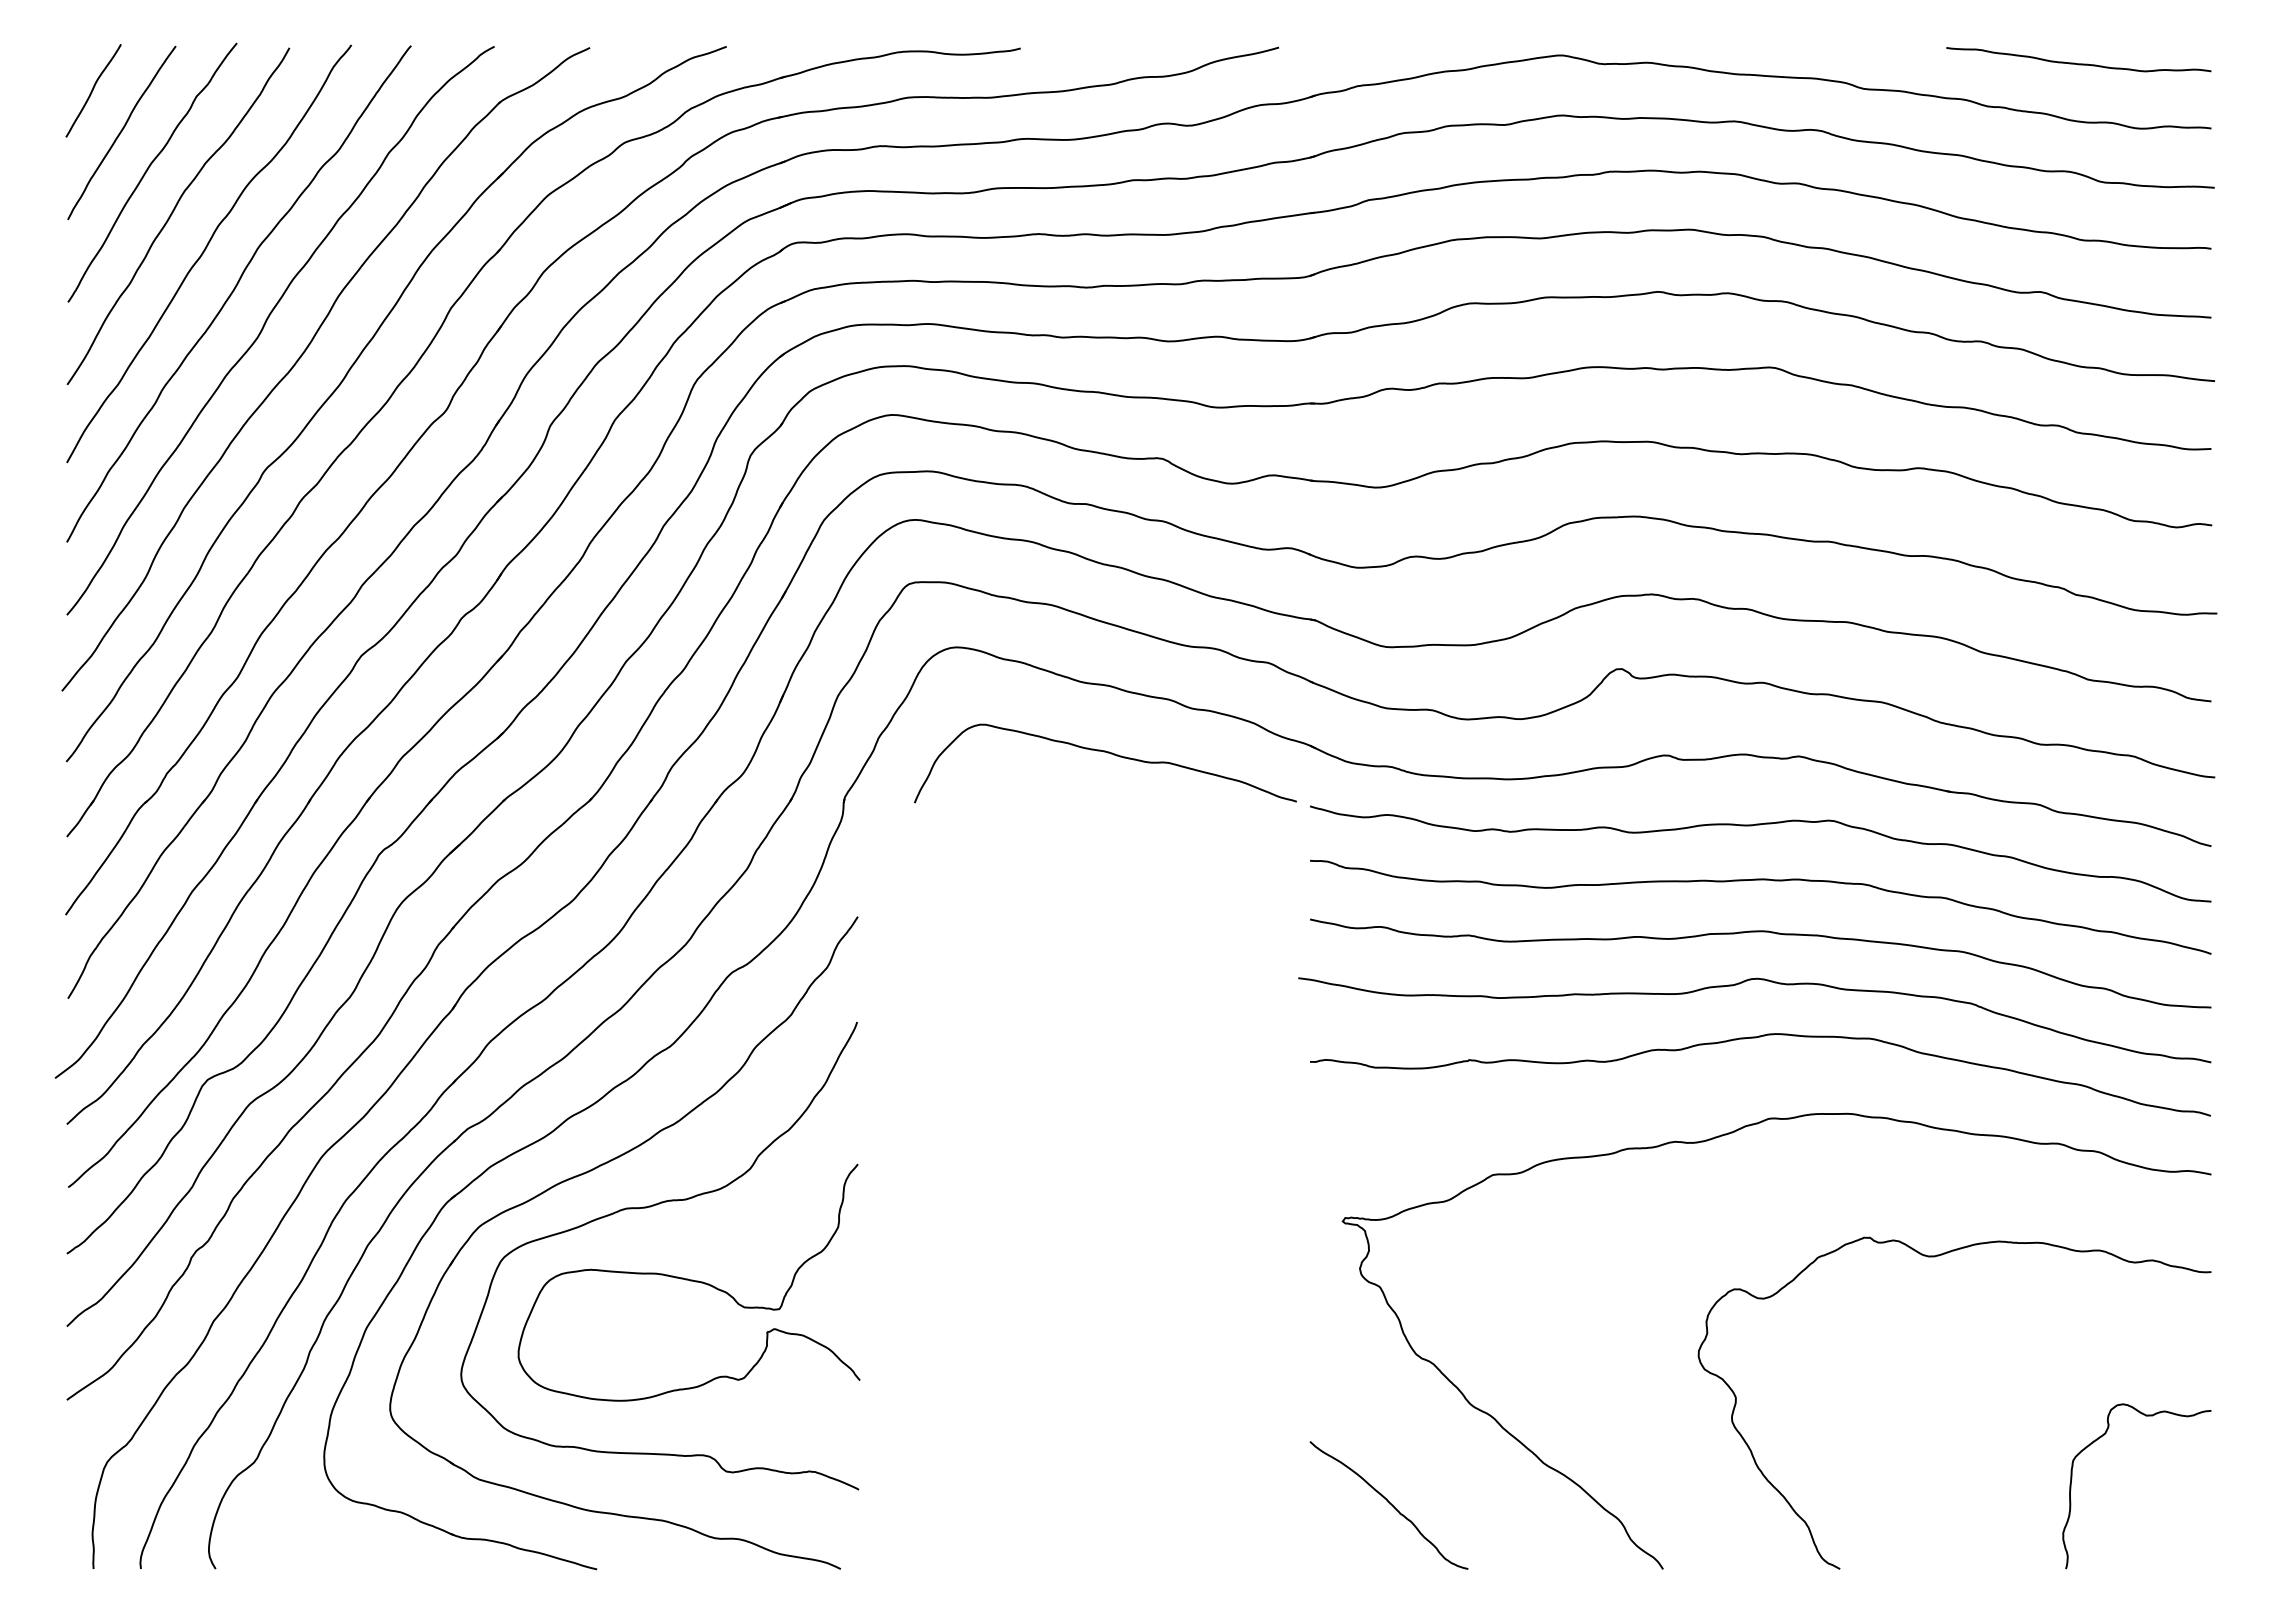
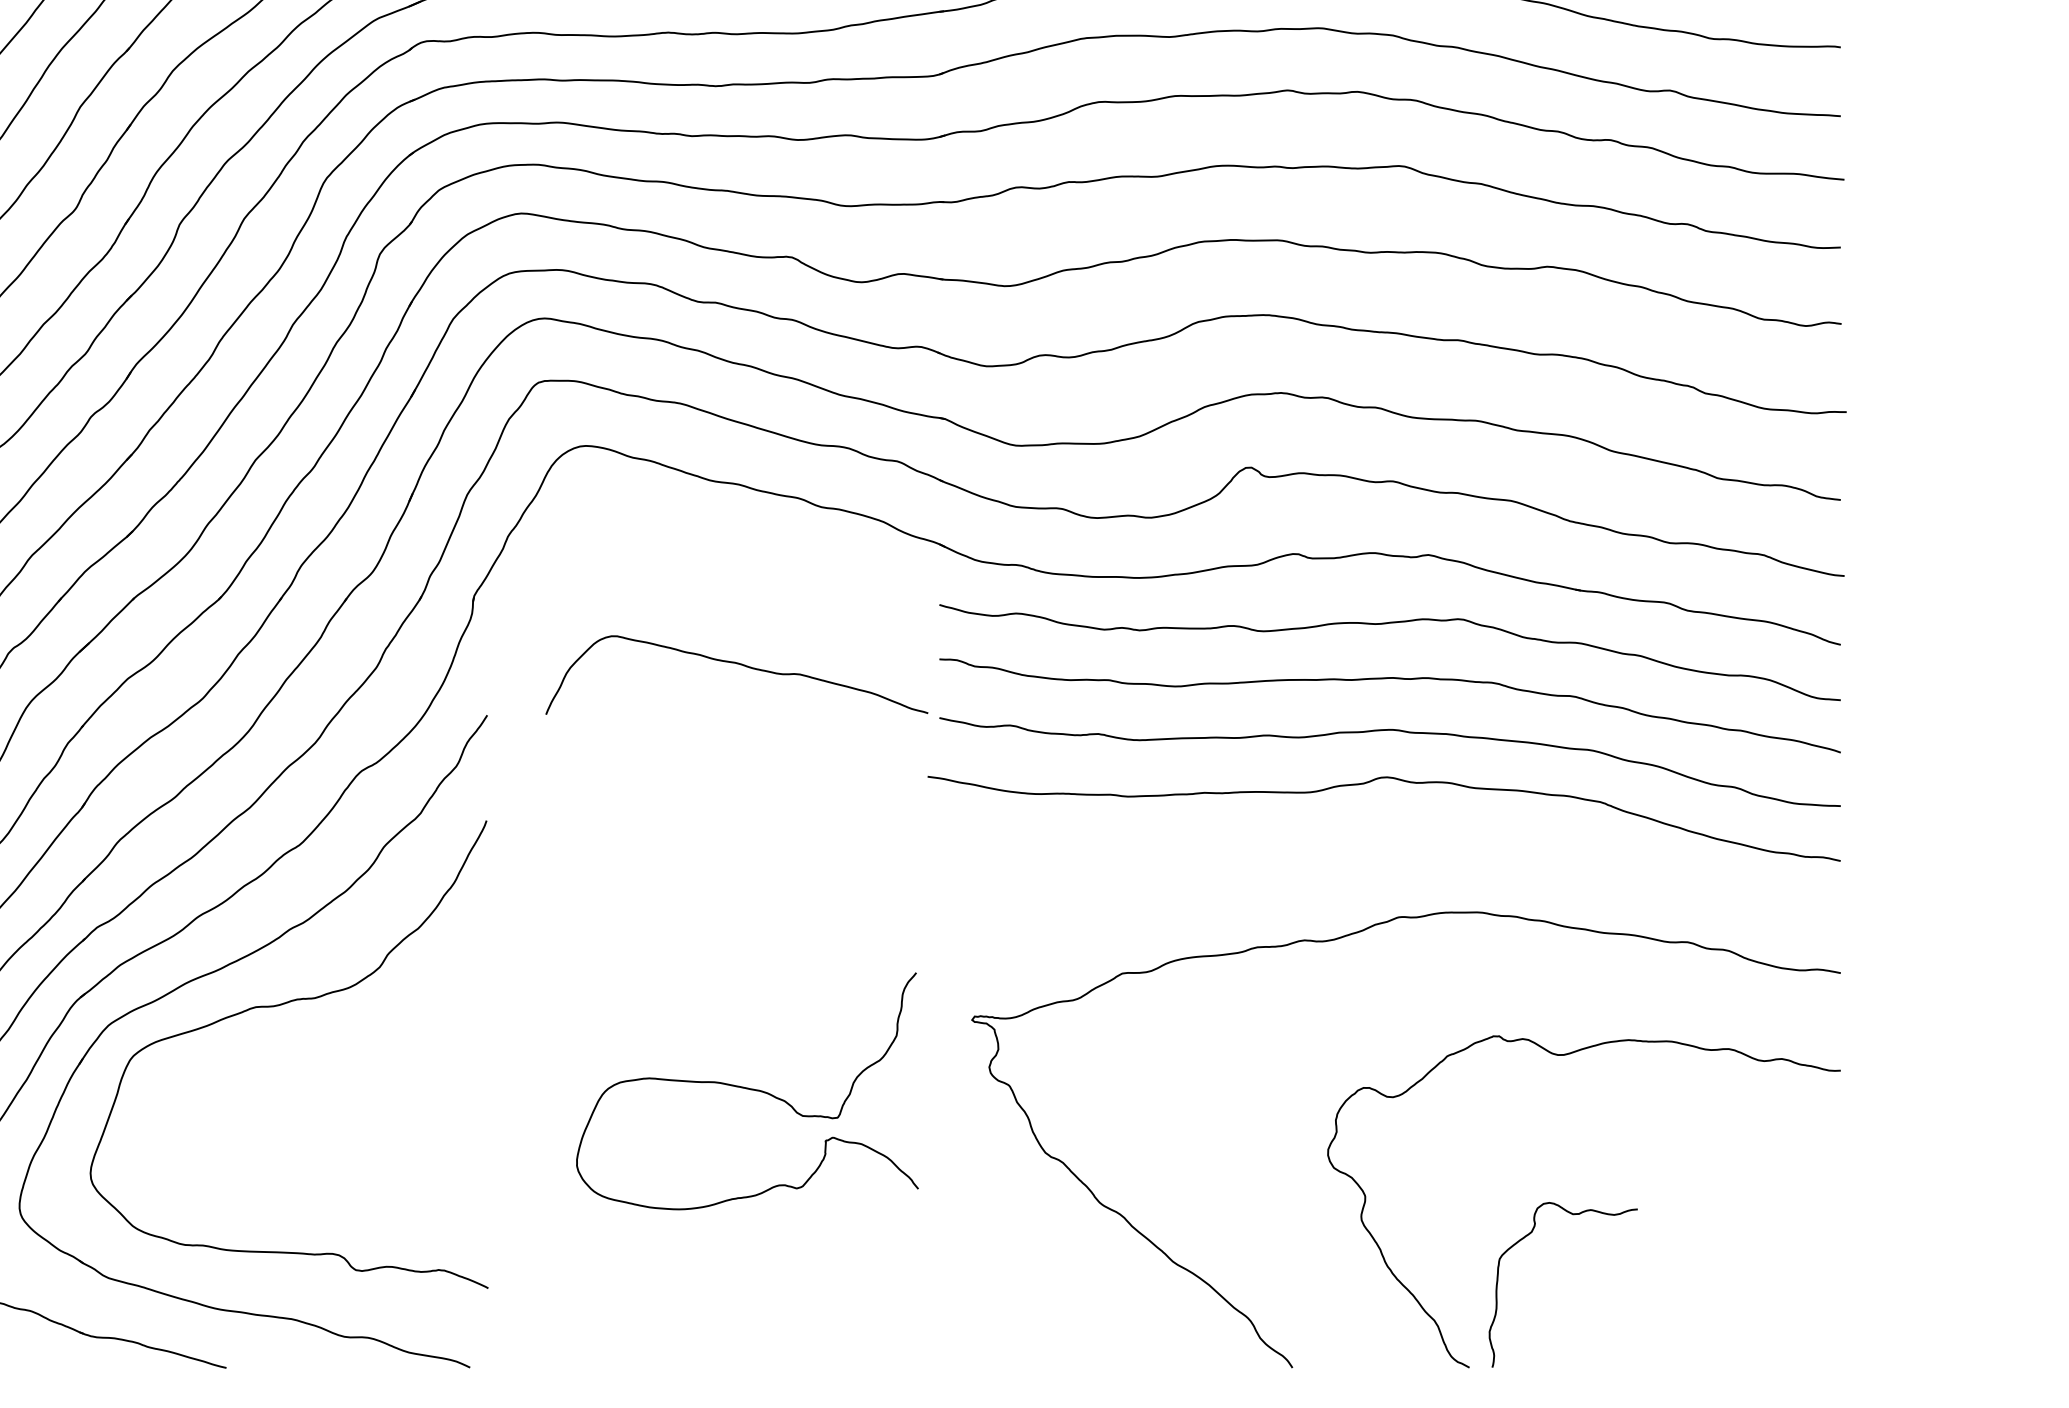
curve: (1107, 753) -> (738, 665), moved
curve: (1756, 1038) -> (1385, 837), removed
curve: (688, 1280) -> (746, 1089), moved
curve: (2103, 1436) -> (1529, 1235), moved
curve: (1388, 1503) -> (1017, 1302), removed

